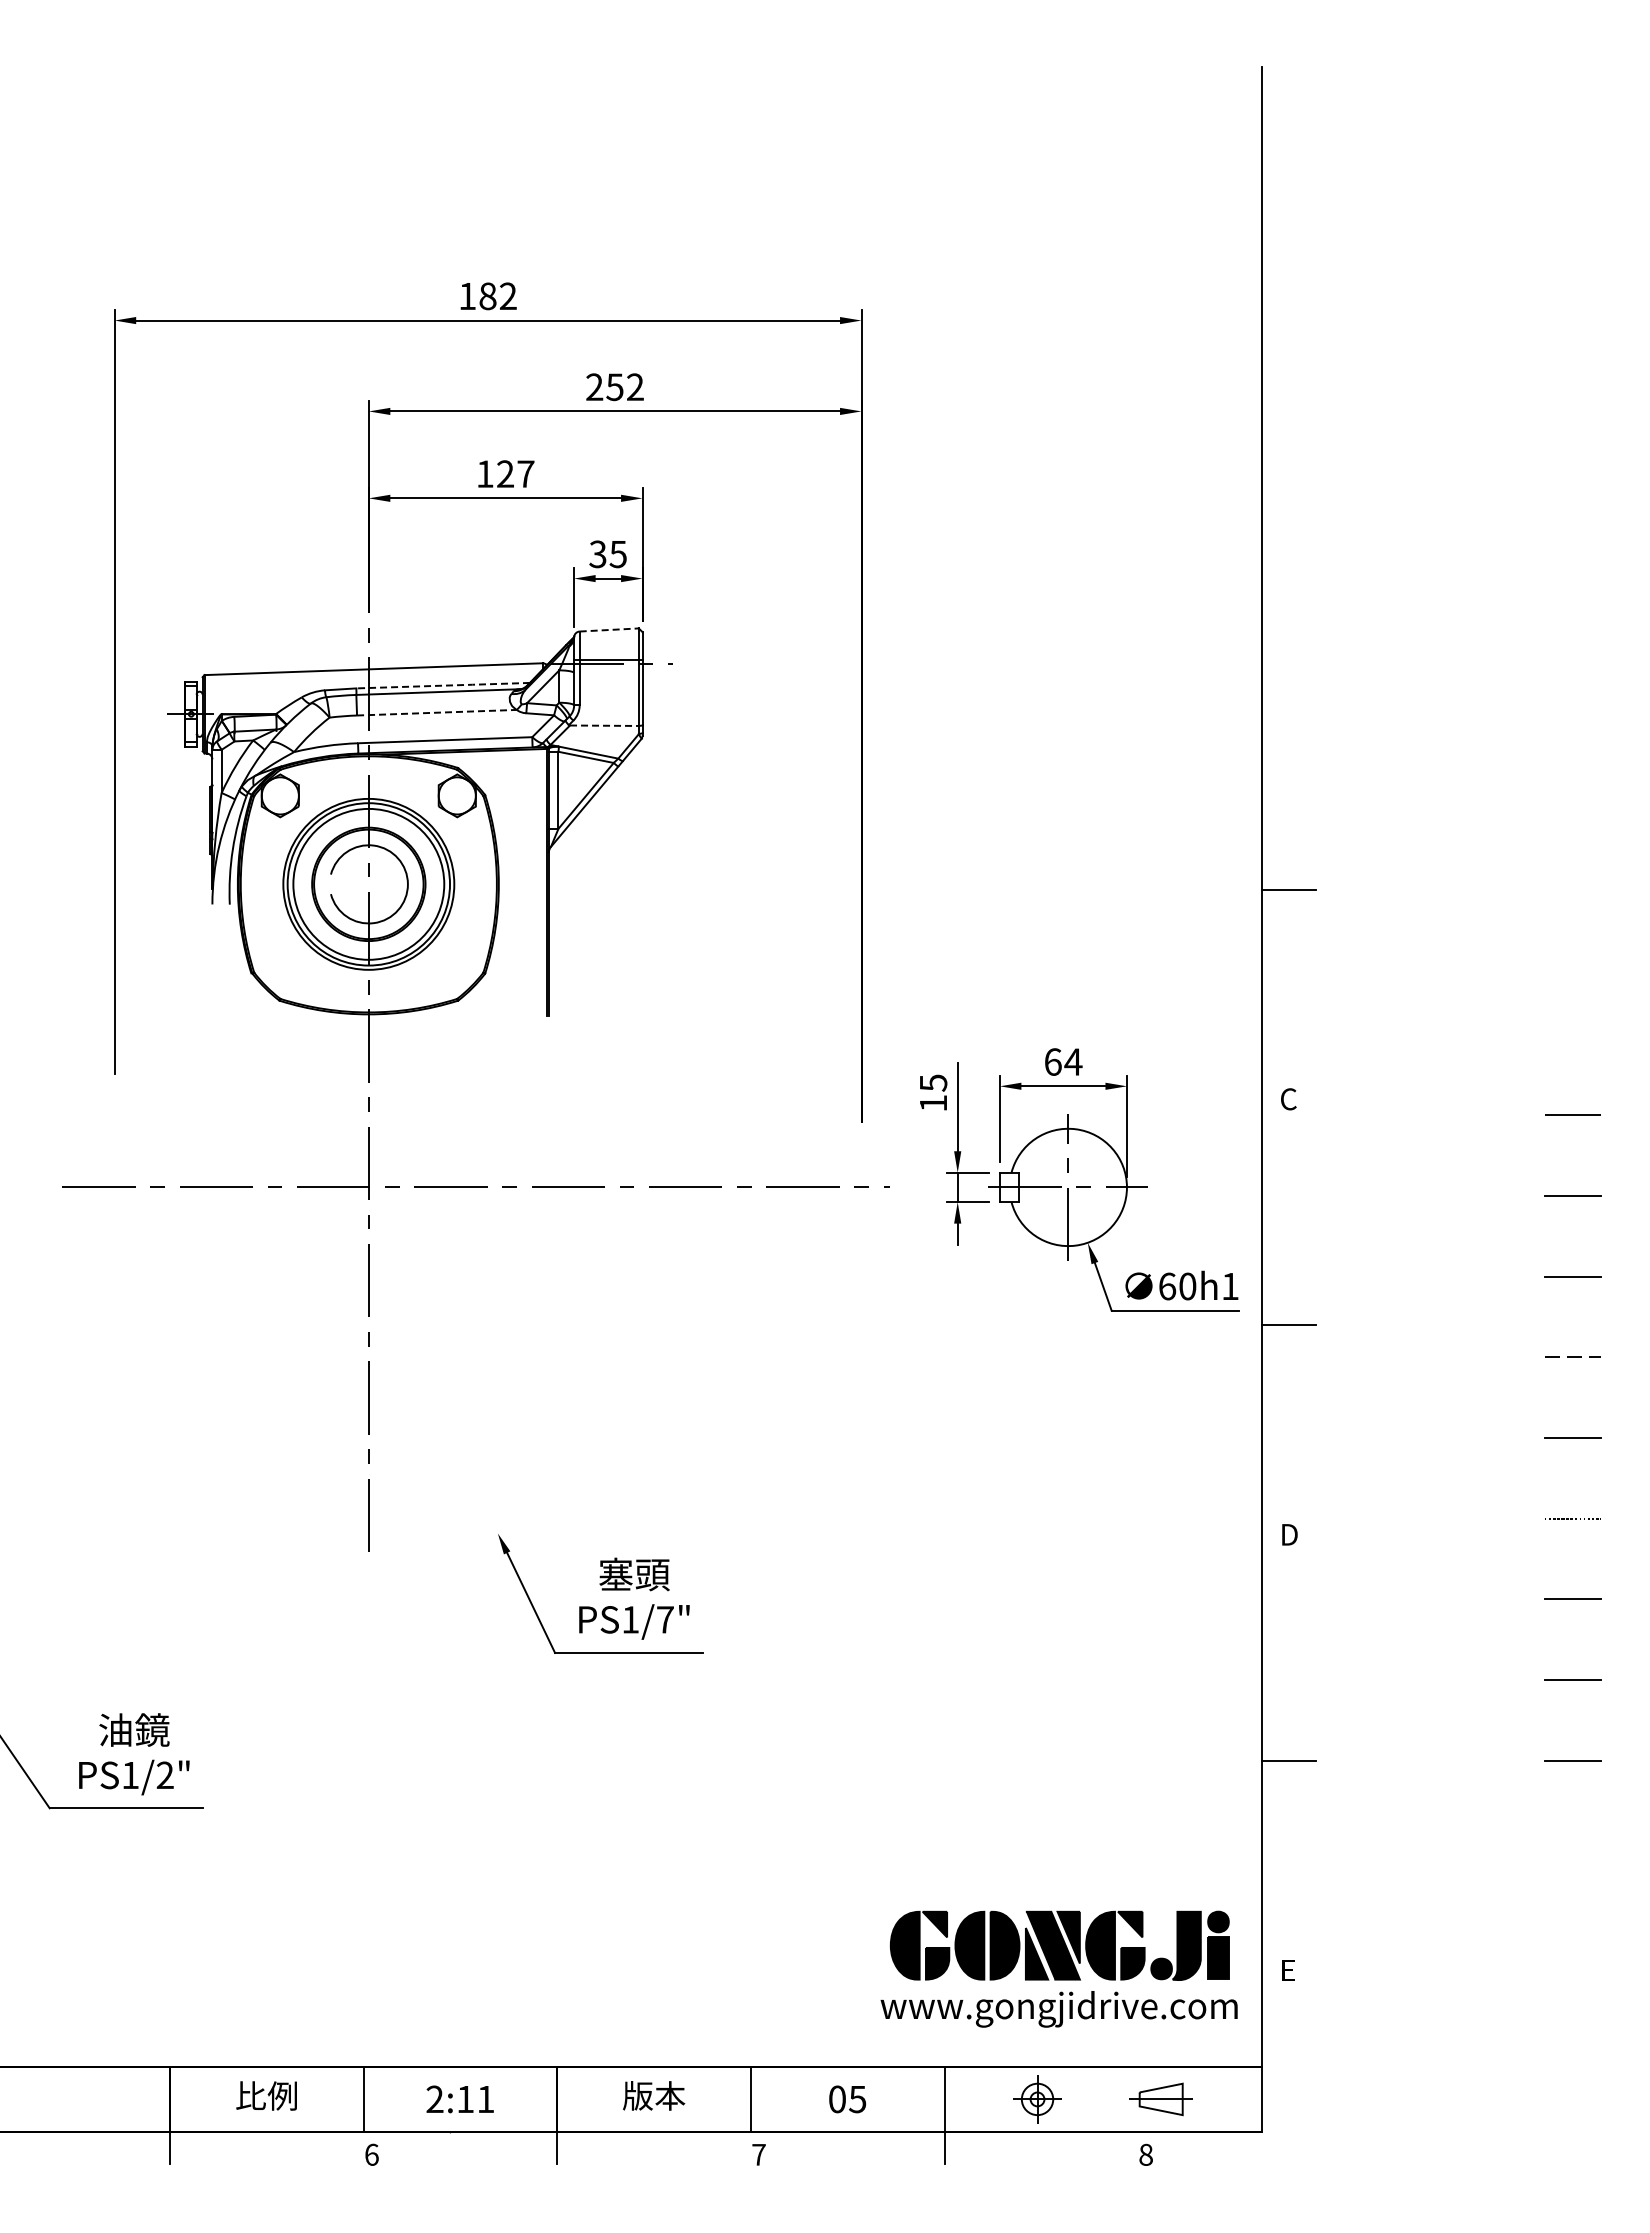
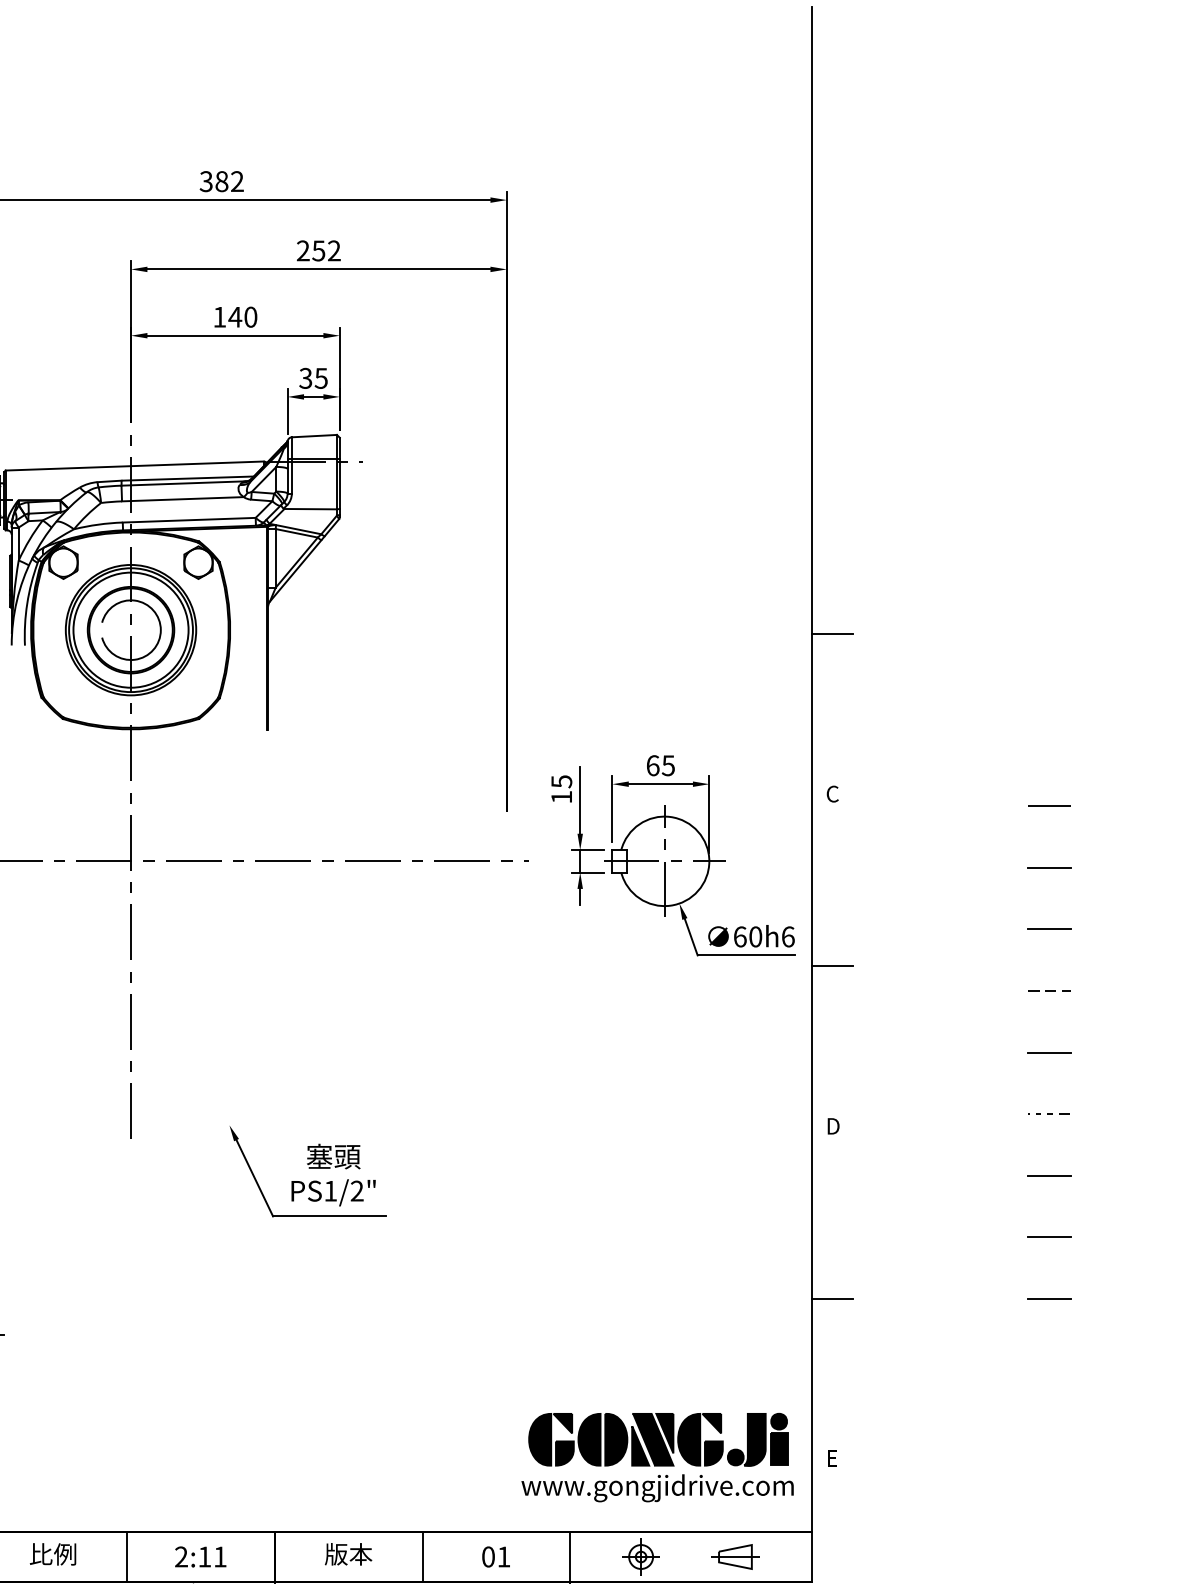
text: (466, 296) -> (205, 181), 182 -> 382
text: (515, 473) -> (242, 316), 127 -> 140
line: (609, 629) -> (314, 435), dashed -> solid
line: (443, 685) -> (187, 478), dashed -> solid
line: (436, 712) -> (182, 499), dashed -> solid
line: (604, 725) -> (310, 508), dashed -> solid
text: (1073, 1061) -> (668, 765), 64 -> 65
text: (1230, 1286) -> (788, 936), 60h1 -> 60h6
text: (665, 1619) -> (357, 1190), PS1/7" -> PS1/2"
text: (857, 2099) -> (503, 1557), 05 -> 01

